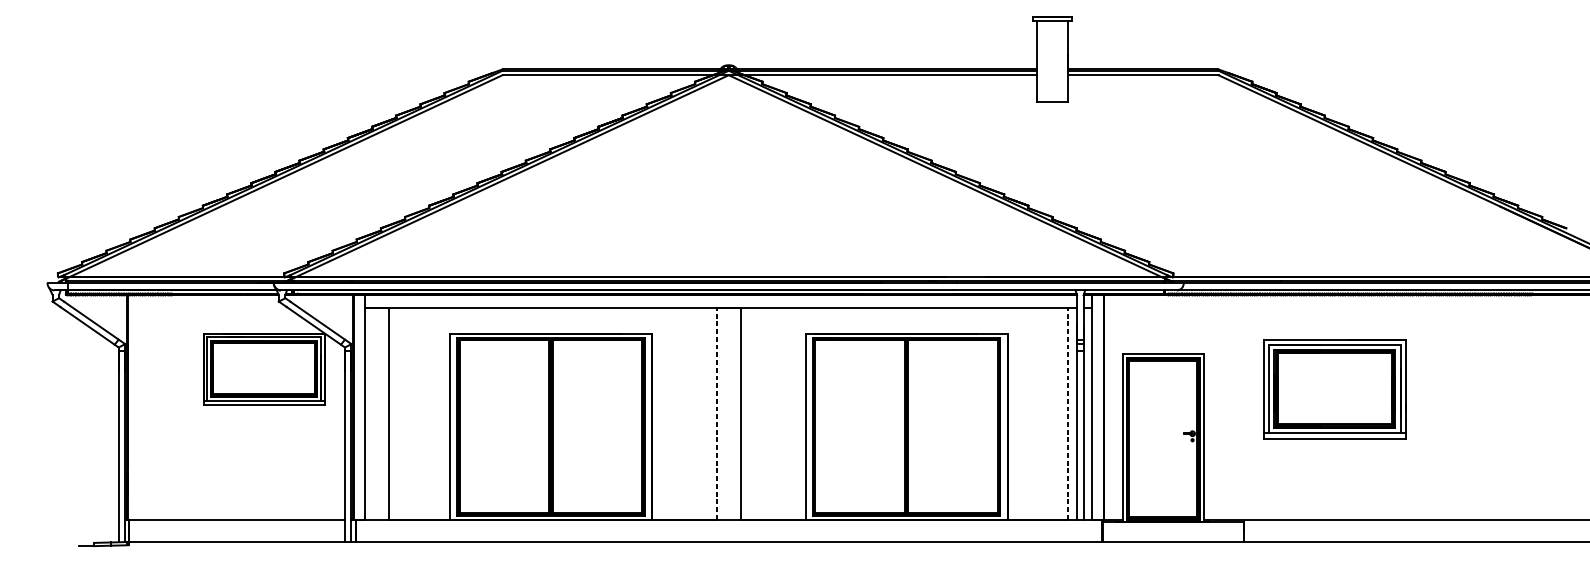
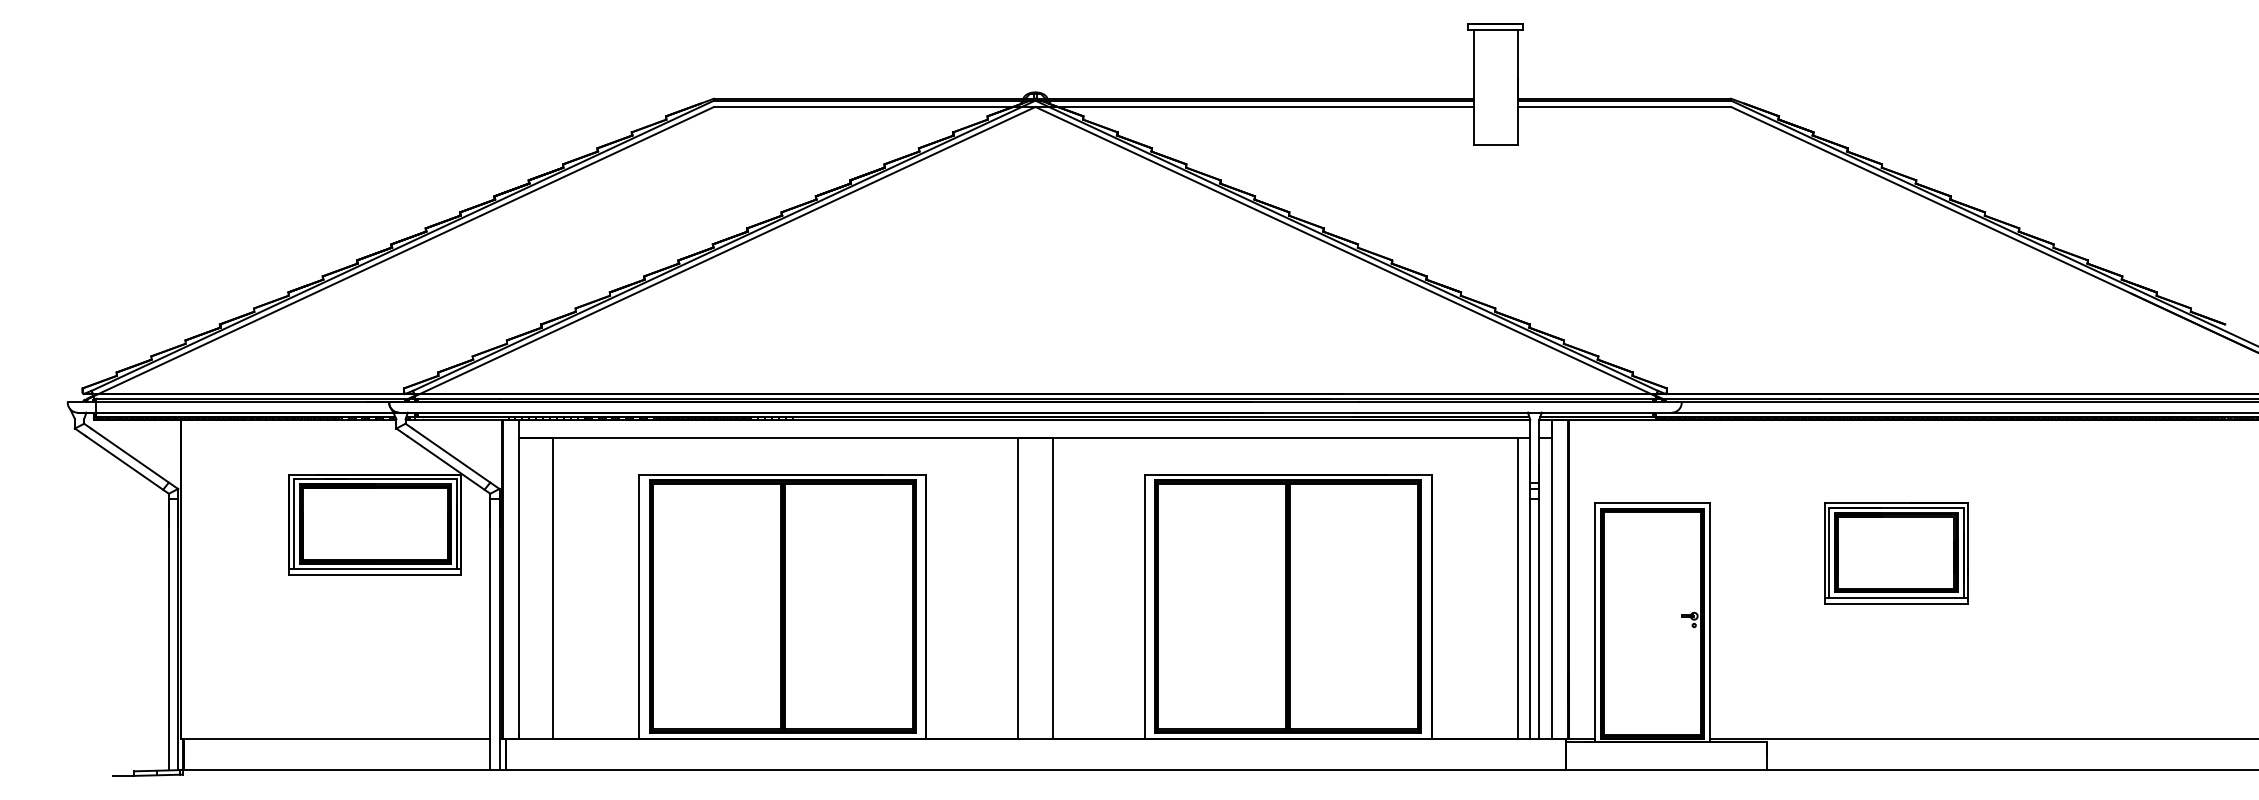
part: (1334, 389) -> (1896, 553), size x0.71
line: (716, 413) -> (1018, 587), dashed -> solid
line: (1068, 413) -> (1517, 587), dashed -> solid

